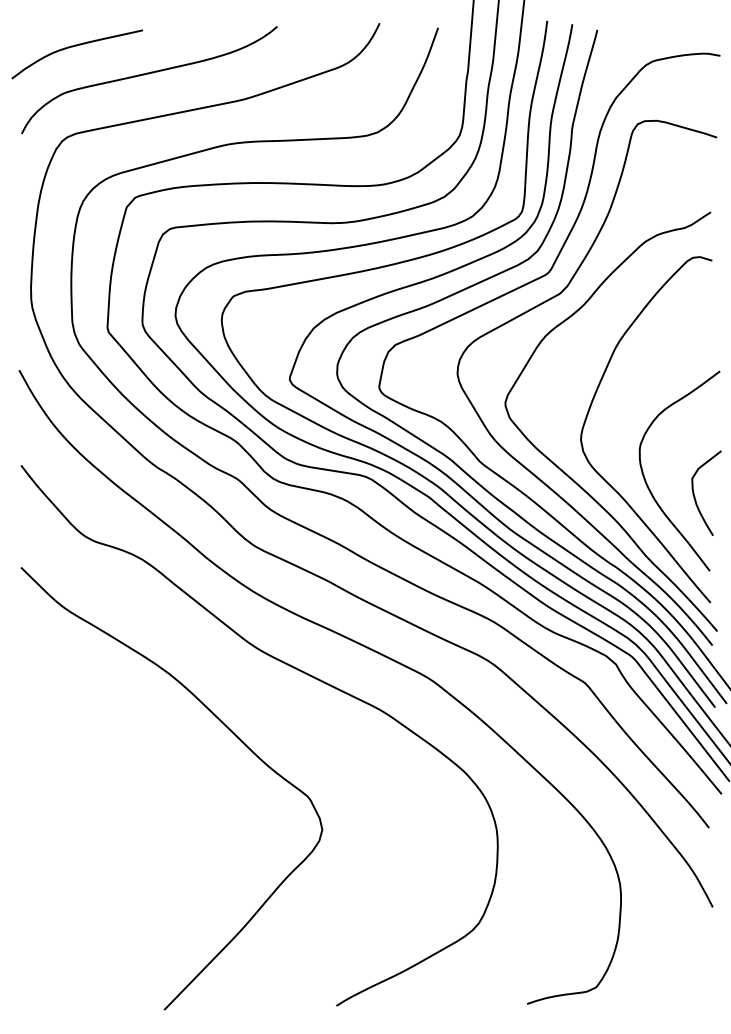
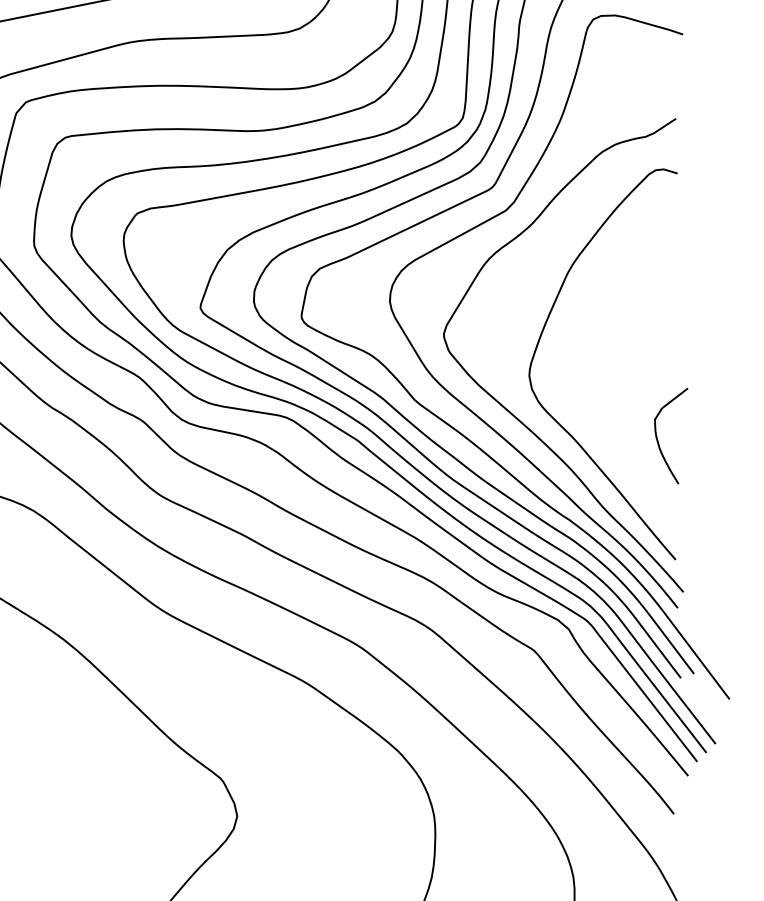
curve: (648, 485) -> (605, 427), removed

